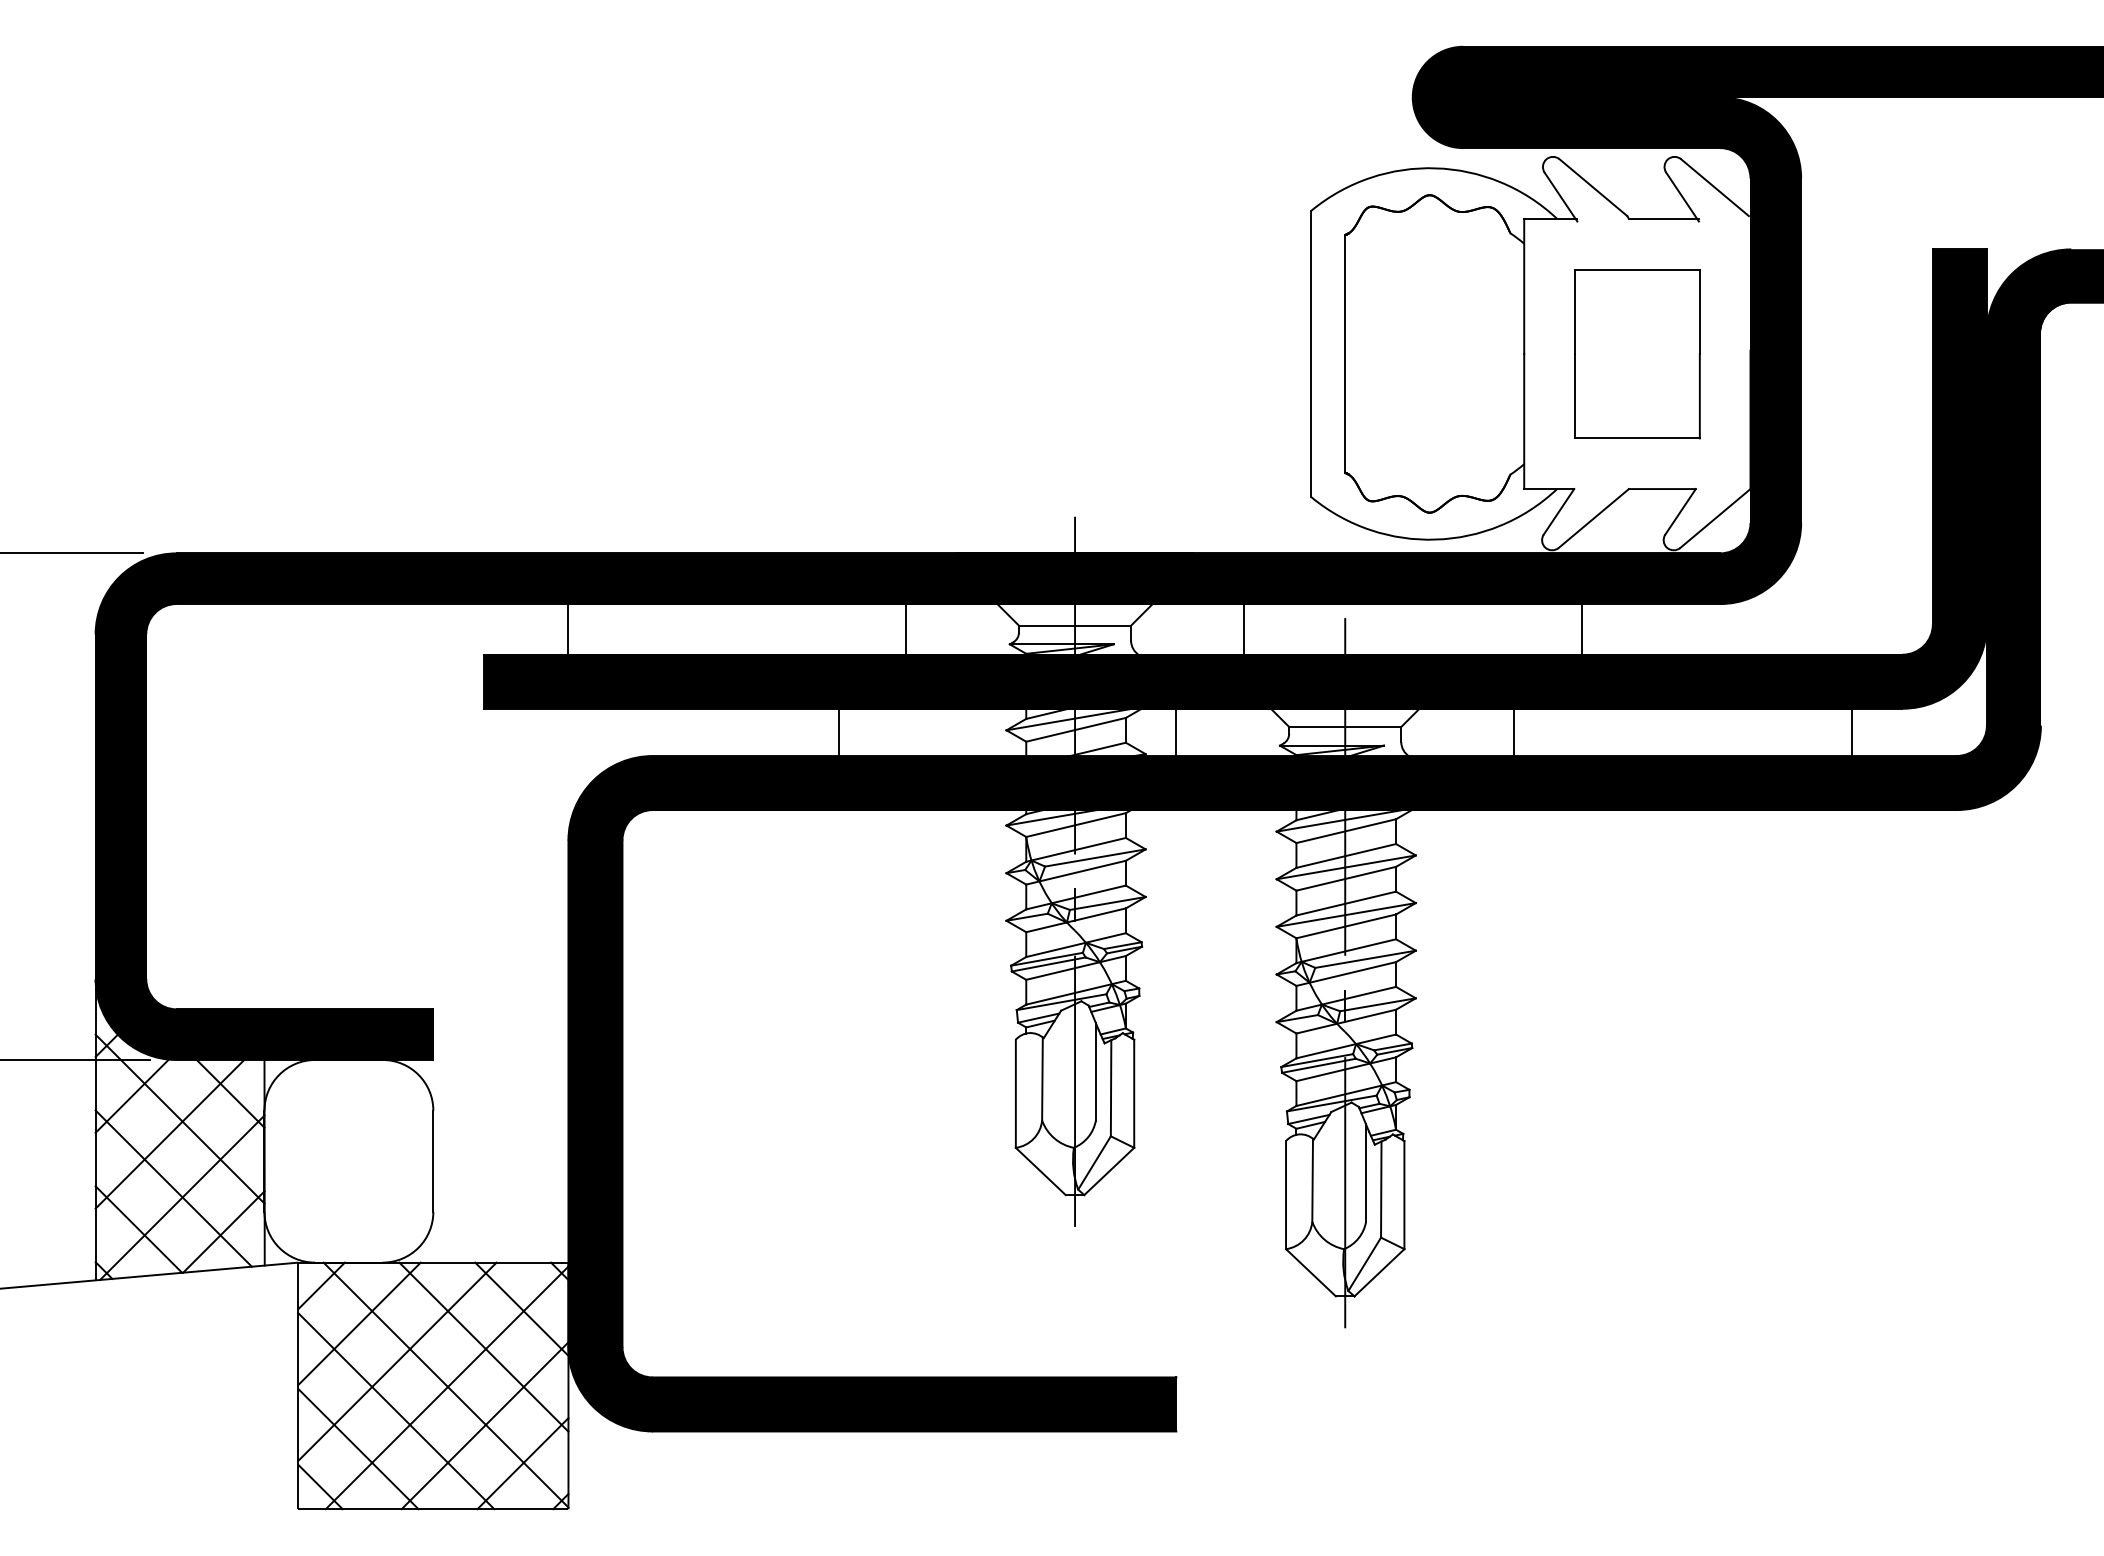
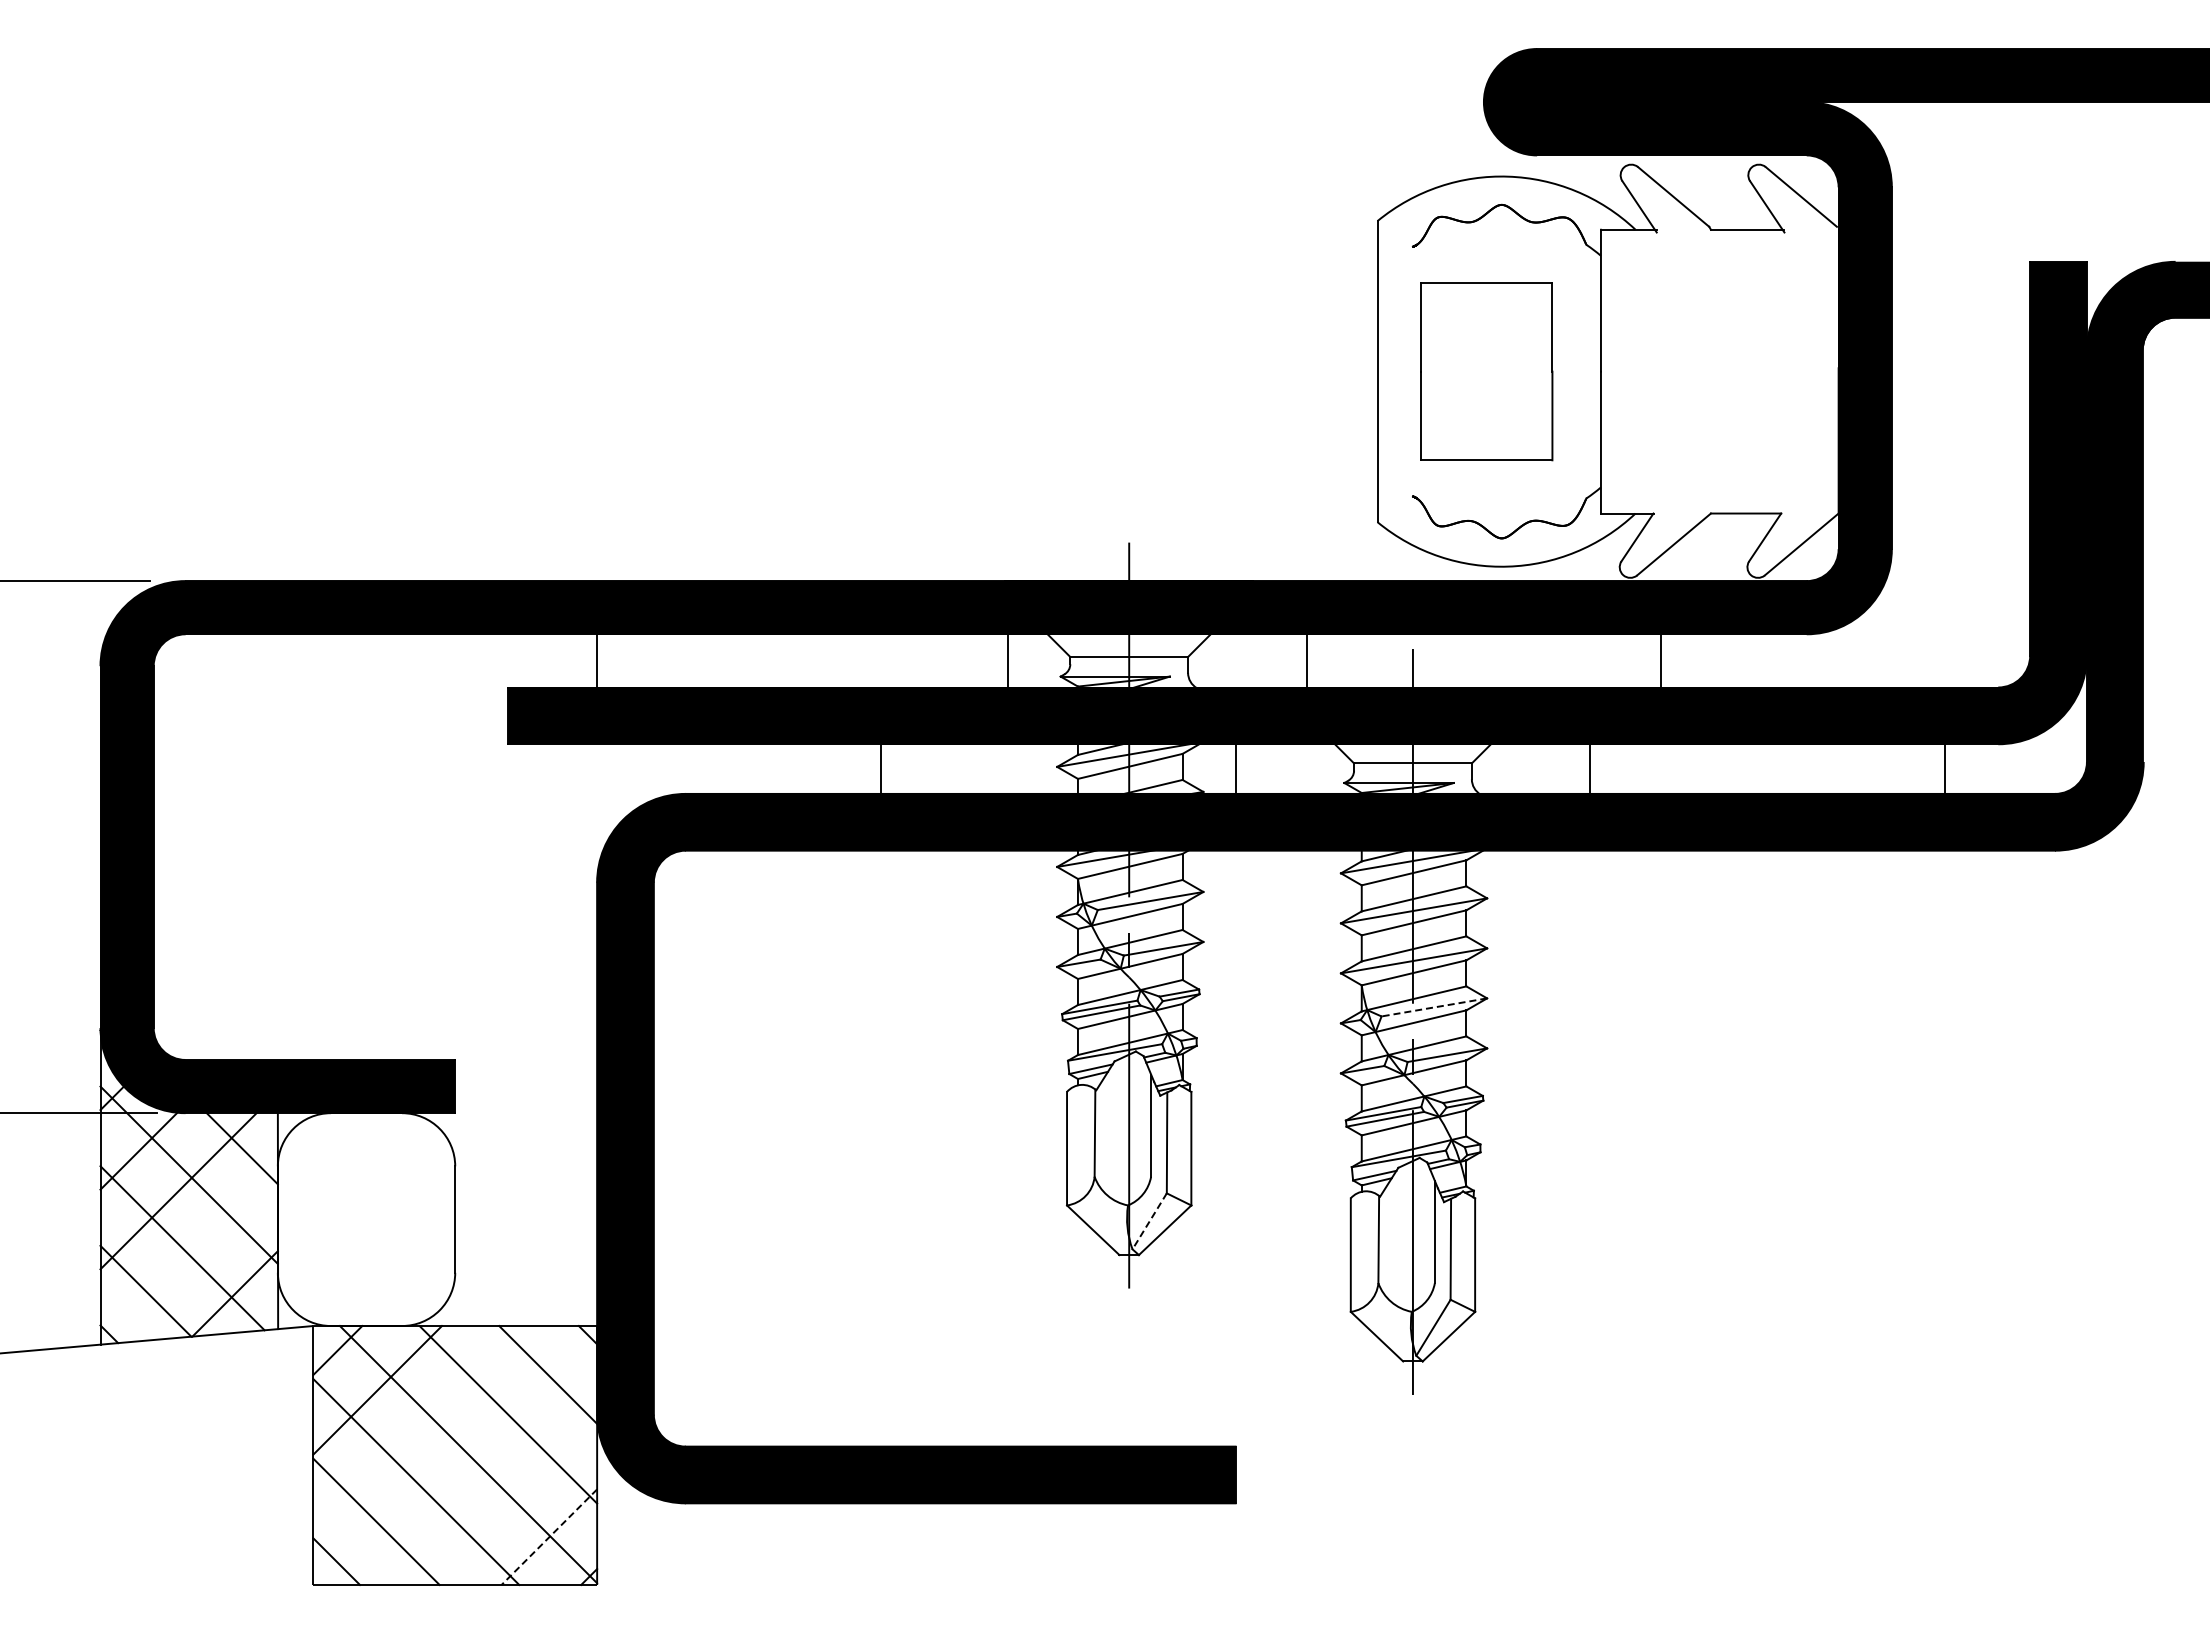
line: (1344, 353) -> (1412, 371), removed
part: (1637, 353) -> (1486, 371), moved
line: (905, 628) -> (1007, 660), moved
line: (1365, 959) -> (1434, 1007), solid -> dashed
line: (1094, 1163) -> (1149, 1221), solid -> dashed
line: (182, 1197) -> (191, 1257), removed
line: (397, 1362) -> (417, 1430), removed
line: (446, 1387) -> (469, 1457), removed
line: (485, 1424) -> (509, 1496), removed
line: (523, 1463) -> (549, 1537), solid -> dashed

